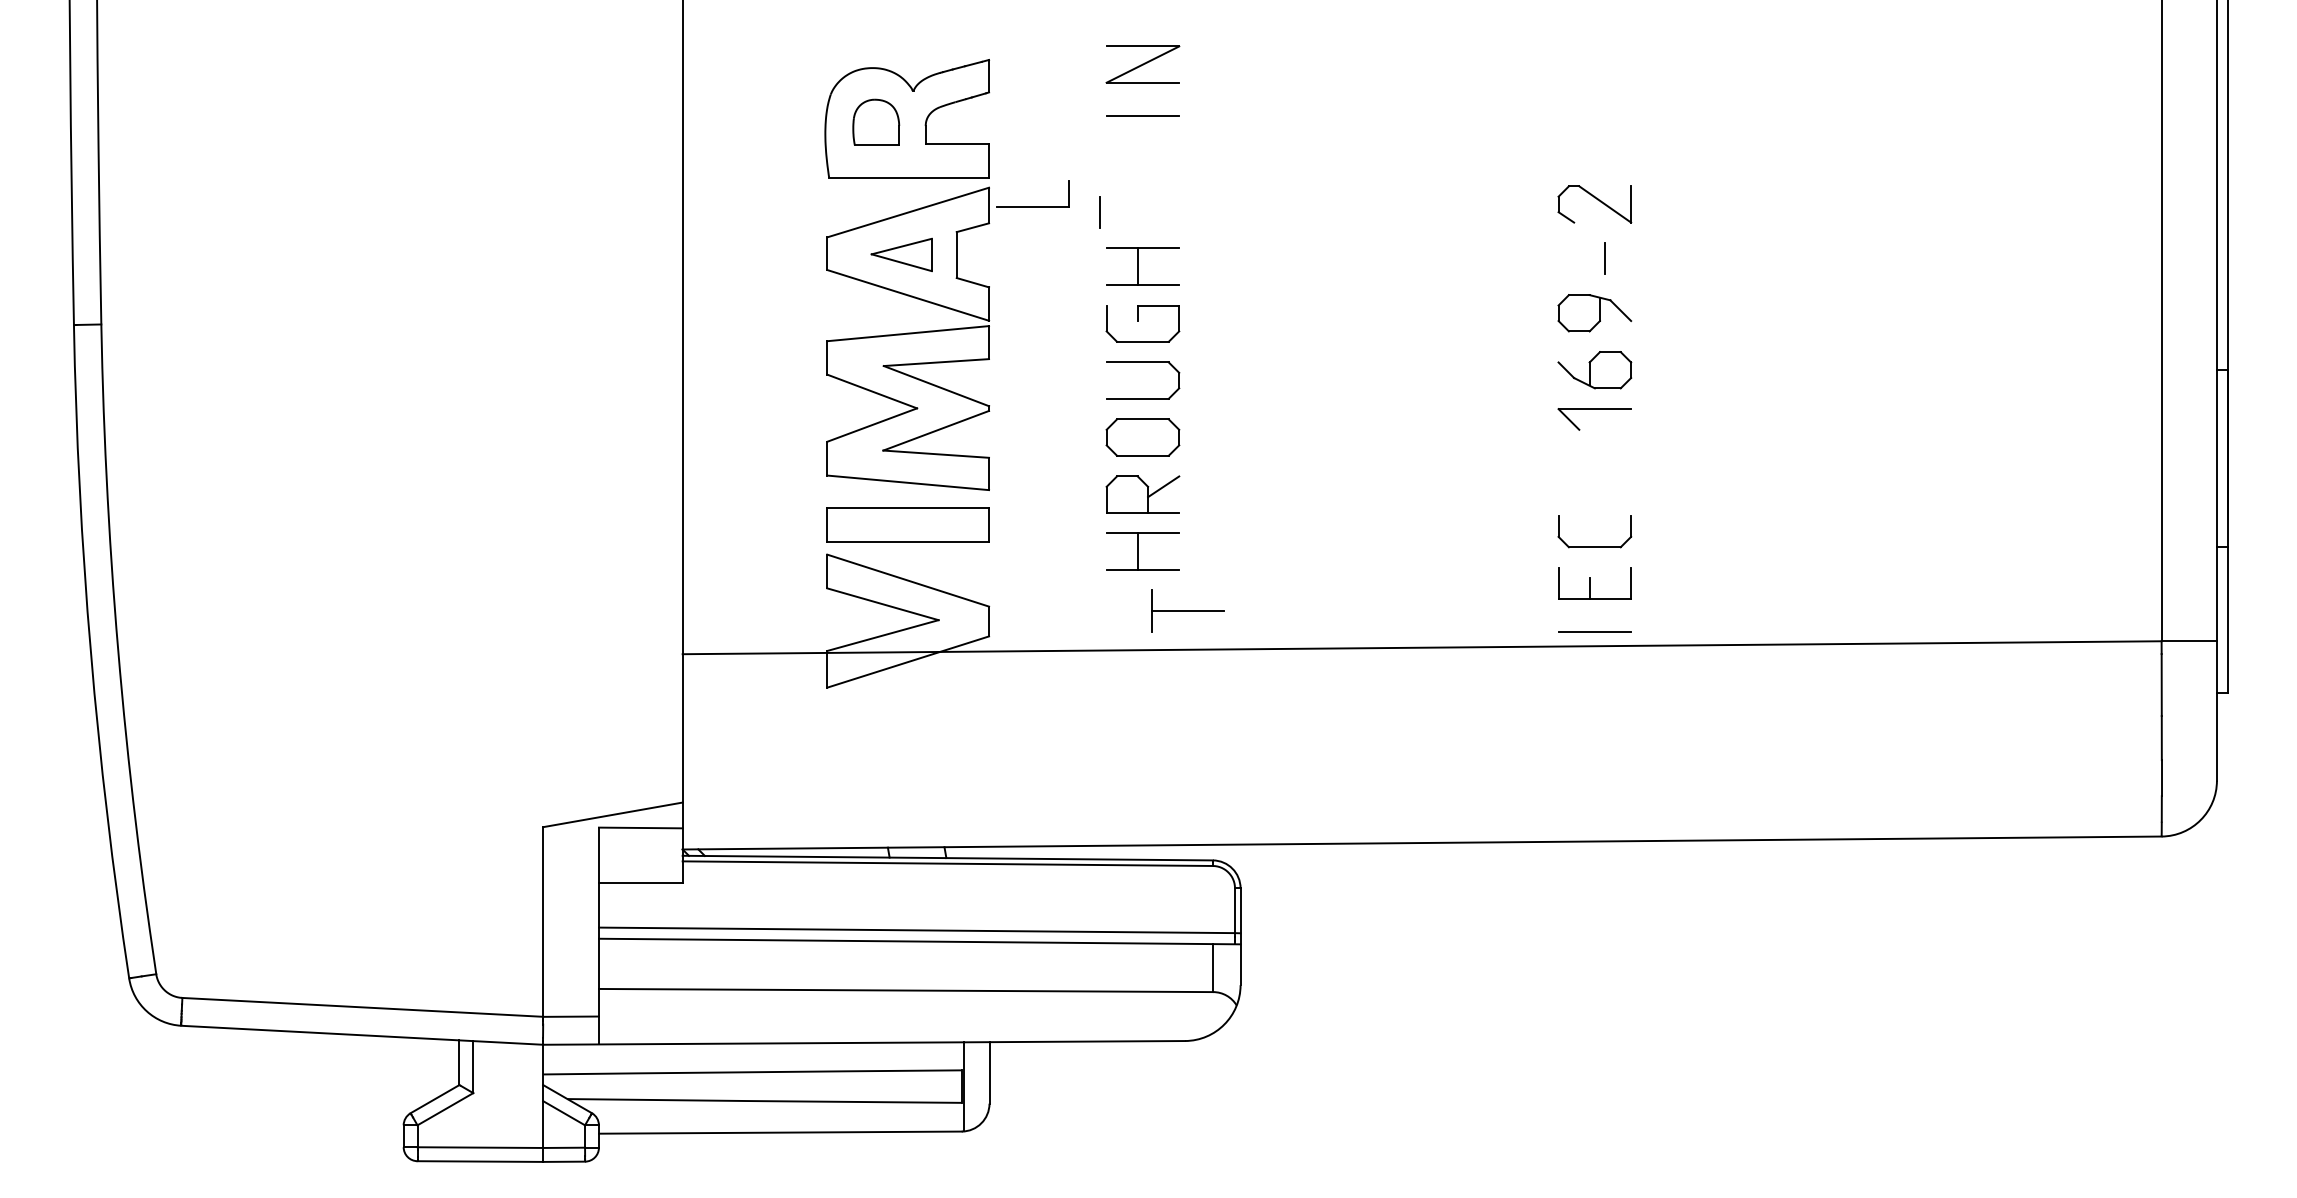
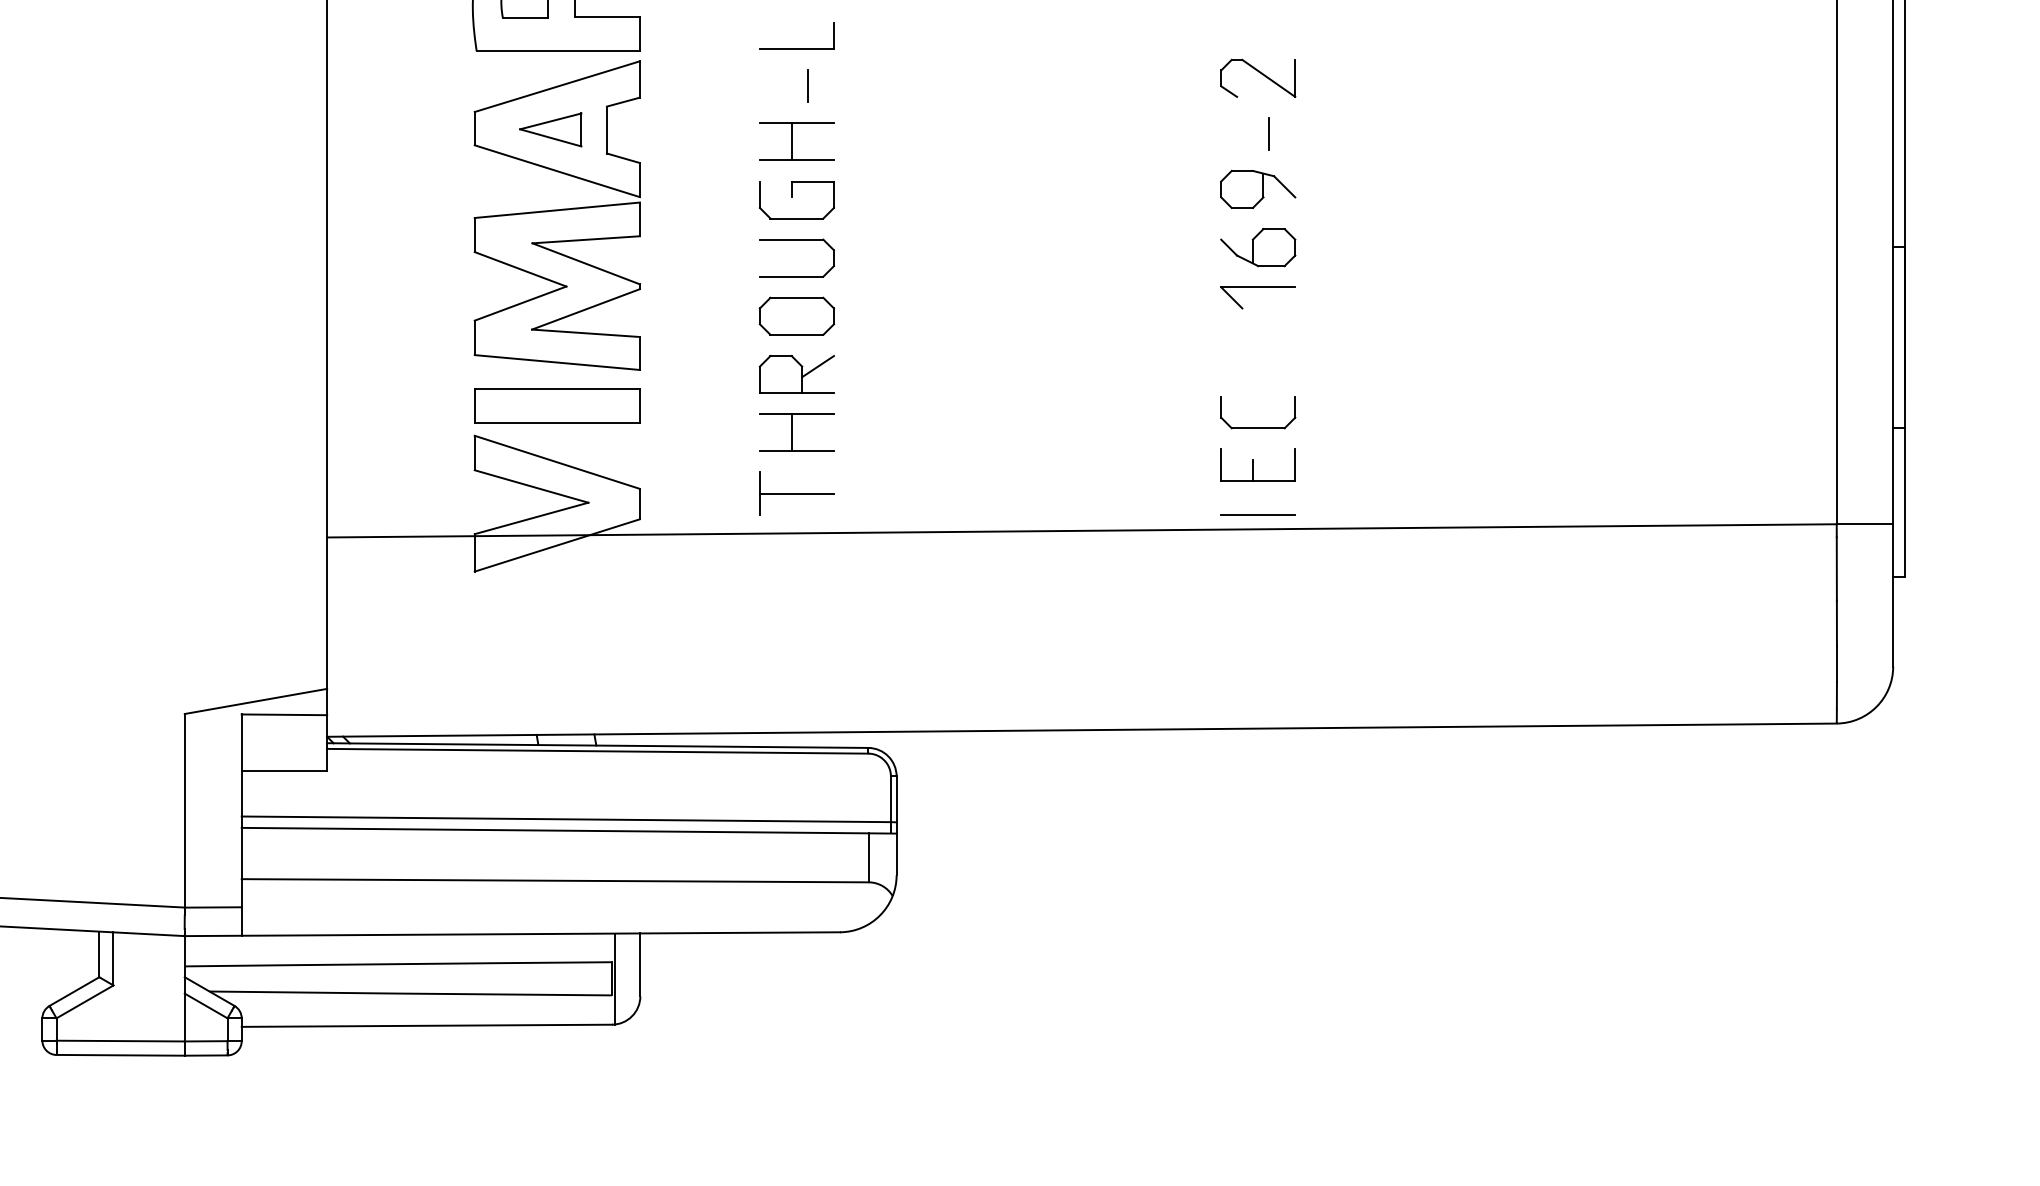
part: (1032, 206) -> (796, 48), moved
line: (1099, 212) -> (806, 86), moved
part: (1187, 610) -> (796, 492), moved

